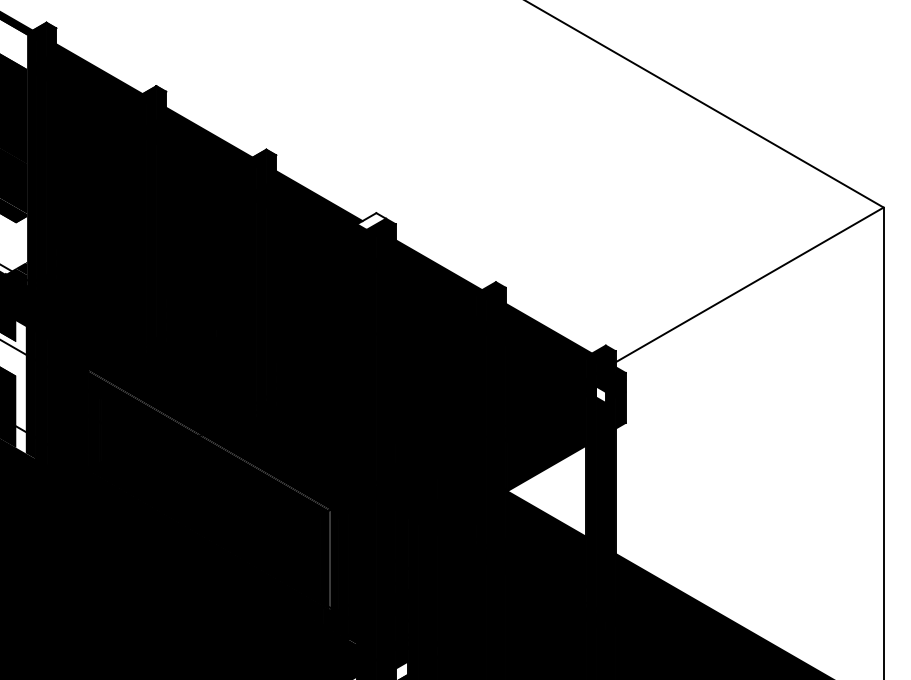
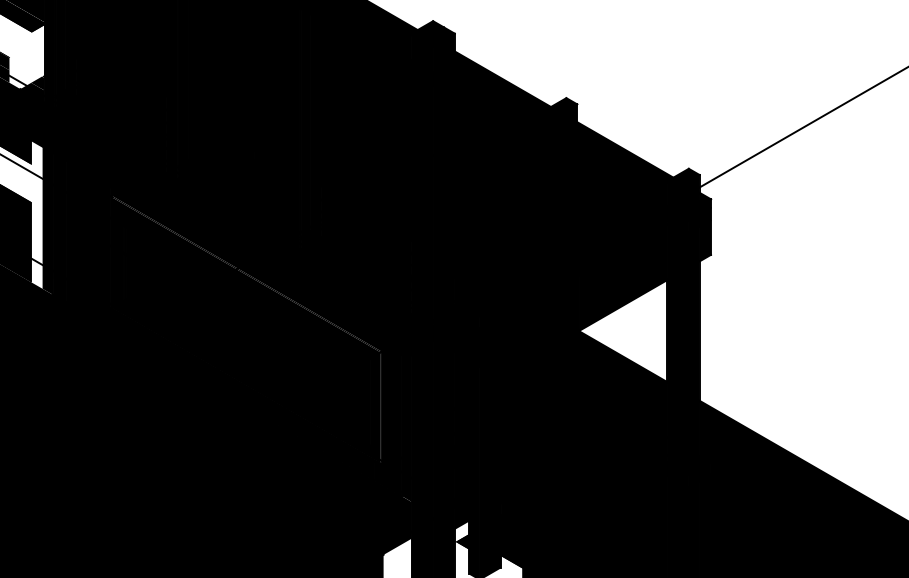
fill: (371, 221) -> (427, 30), added
fill: (600, 394) -> (682, 223), added

